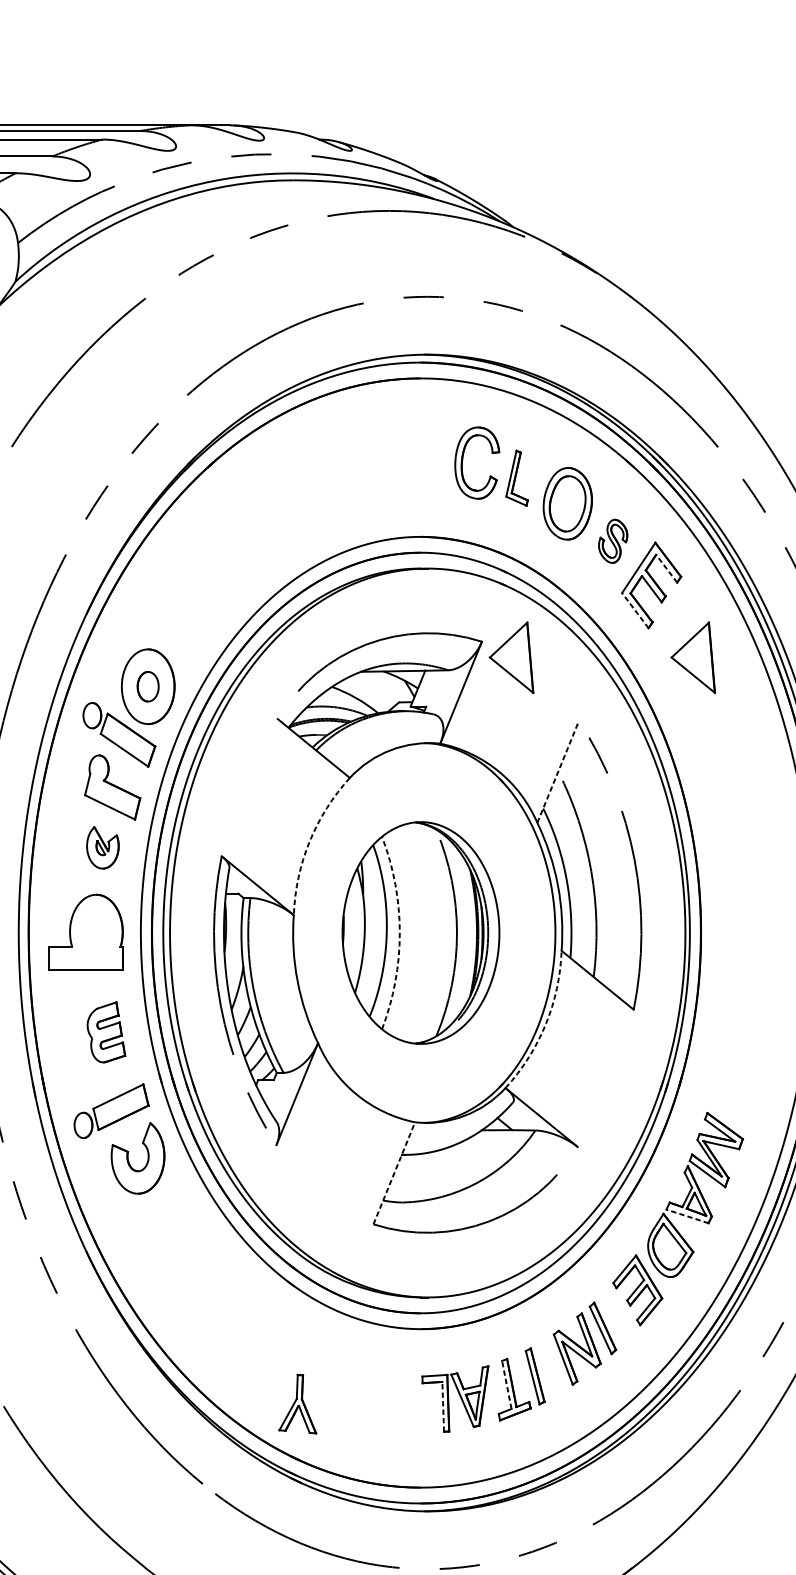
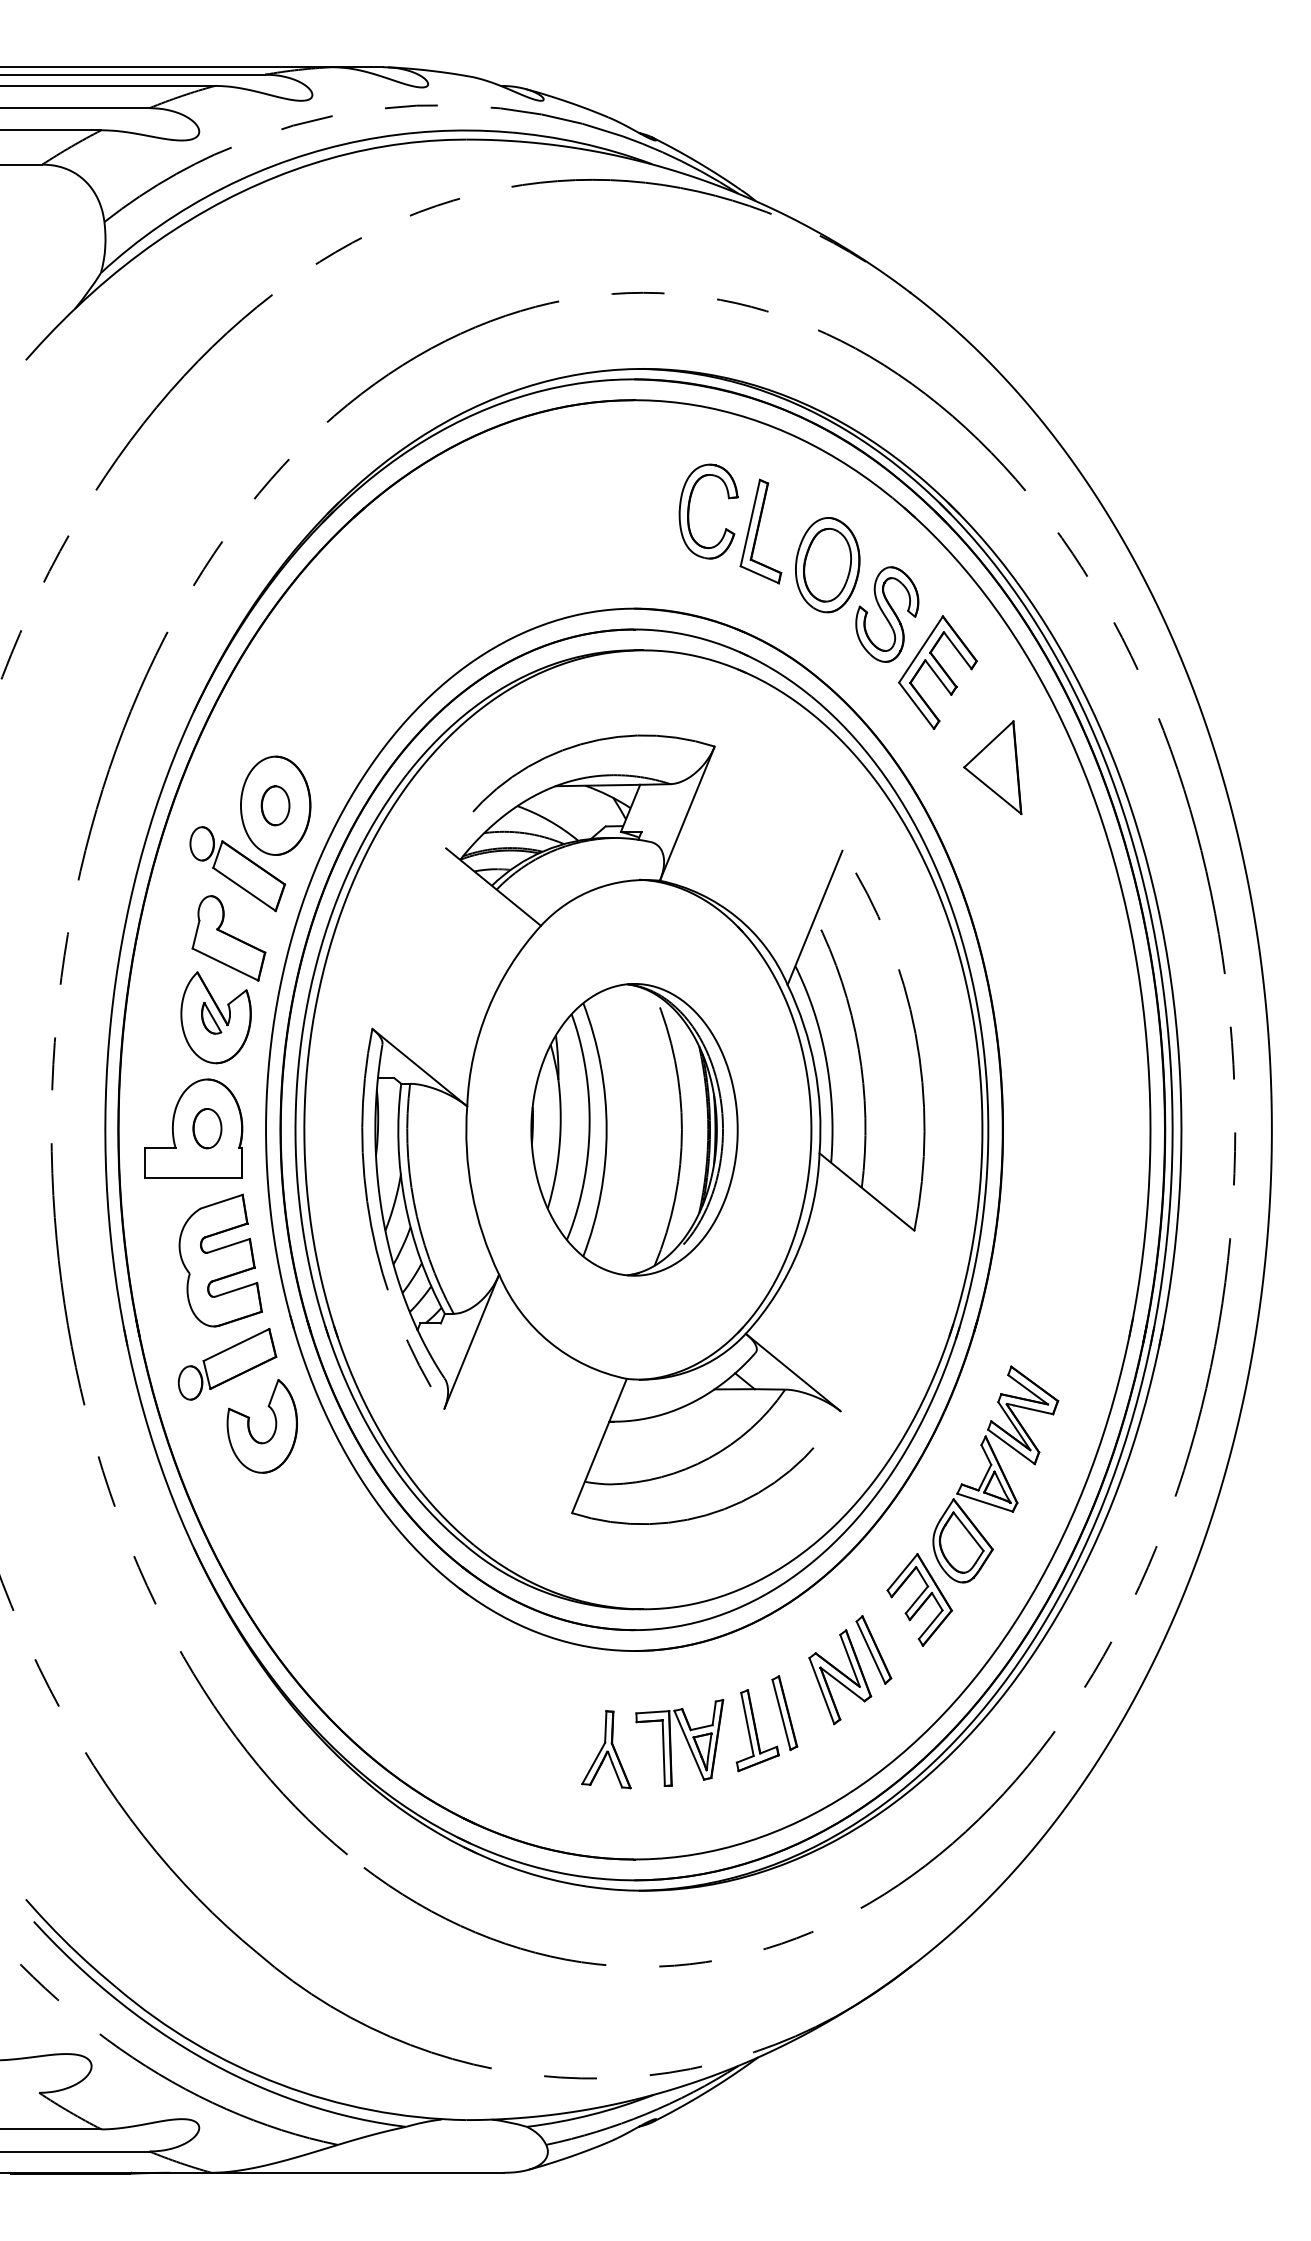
part: (516, 478) -> (760, 531), size x1.43
part: (613, 541) -> (887, 614), size x1.67
line: (666, 568) -> (957, 650), dashed -> solid
line: (635, 610) -> (916, 705), dashed -> solid
part: (511, 657) -> (753, 767), removed
line: (558, 771) -> (815, 917), dashed -> solid
arc: (309, 841) -> (488, 1009), dashed -> solid
part: (102, 847) -> (215, 1017), size x1.67
part: (96, 932) -> (207, 1128), added
arc: (399, 932) -> (606, 1129), dashed -> solid
arc: (545, 1024) -> (798, 1250), dashed -> solid
part: (106, 1032) -> (220, 1260), size x1.67
line: (394, 1172) -> (599, 1445), dashed -> solid
line: (686, 1216) -> (984, 1502), dashed -> solid
line: (506, 1384) -> (747, 1723), dashed -> solid
part: (297, 1404) -> (606, 1749), moved
line: (443, 1407) -> (663, 1753), dashed -> solid

